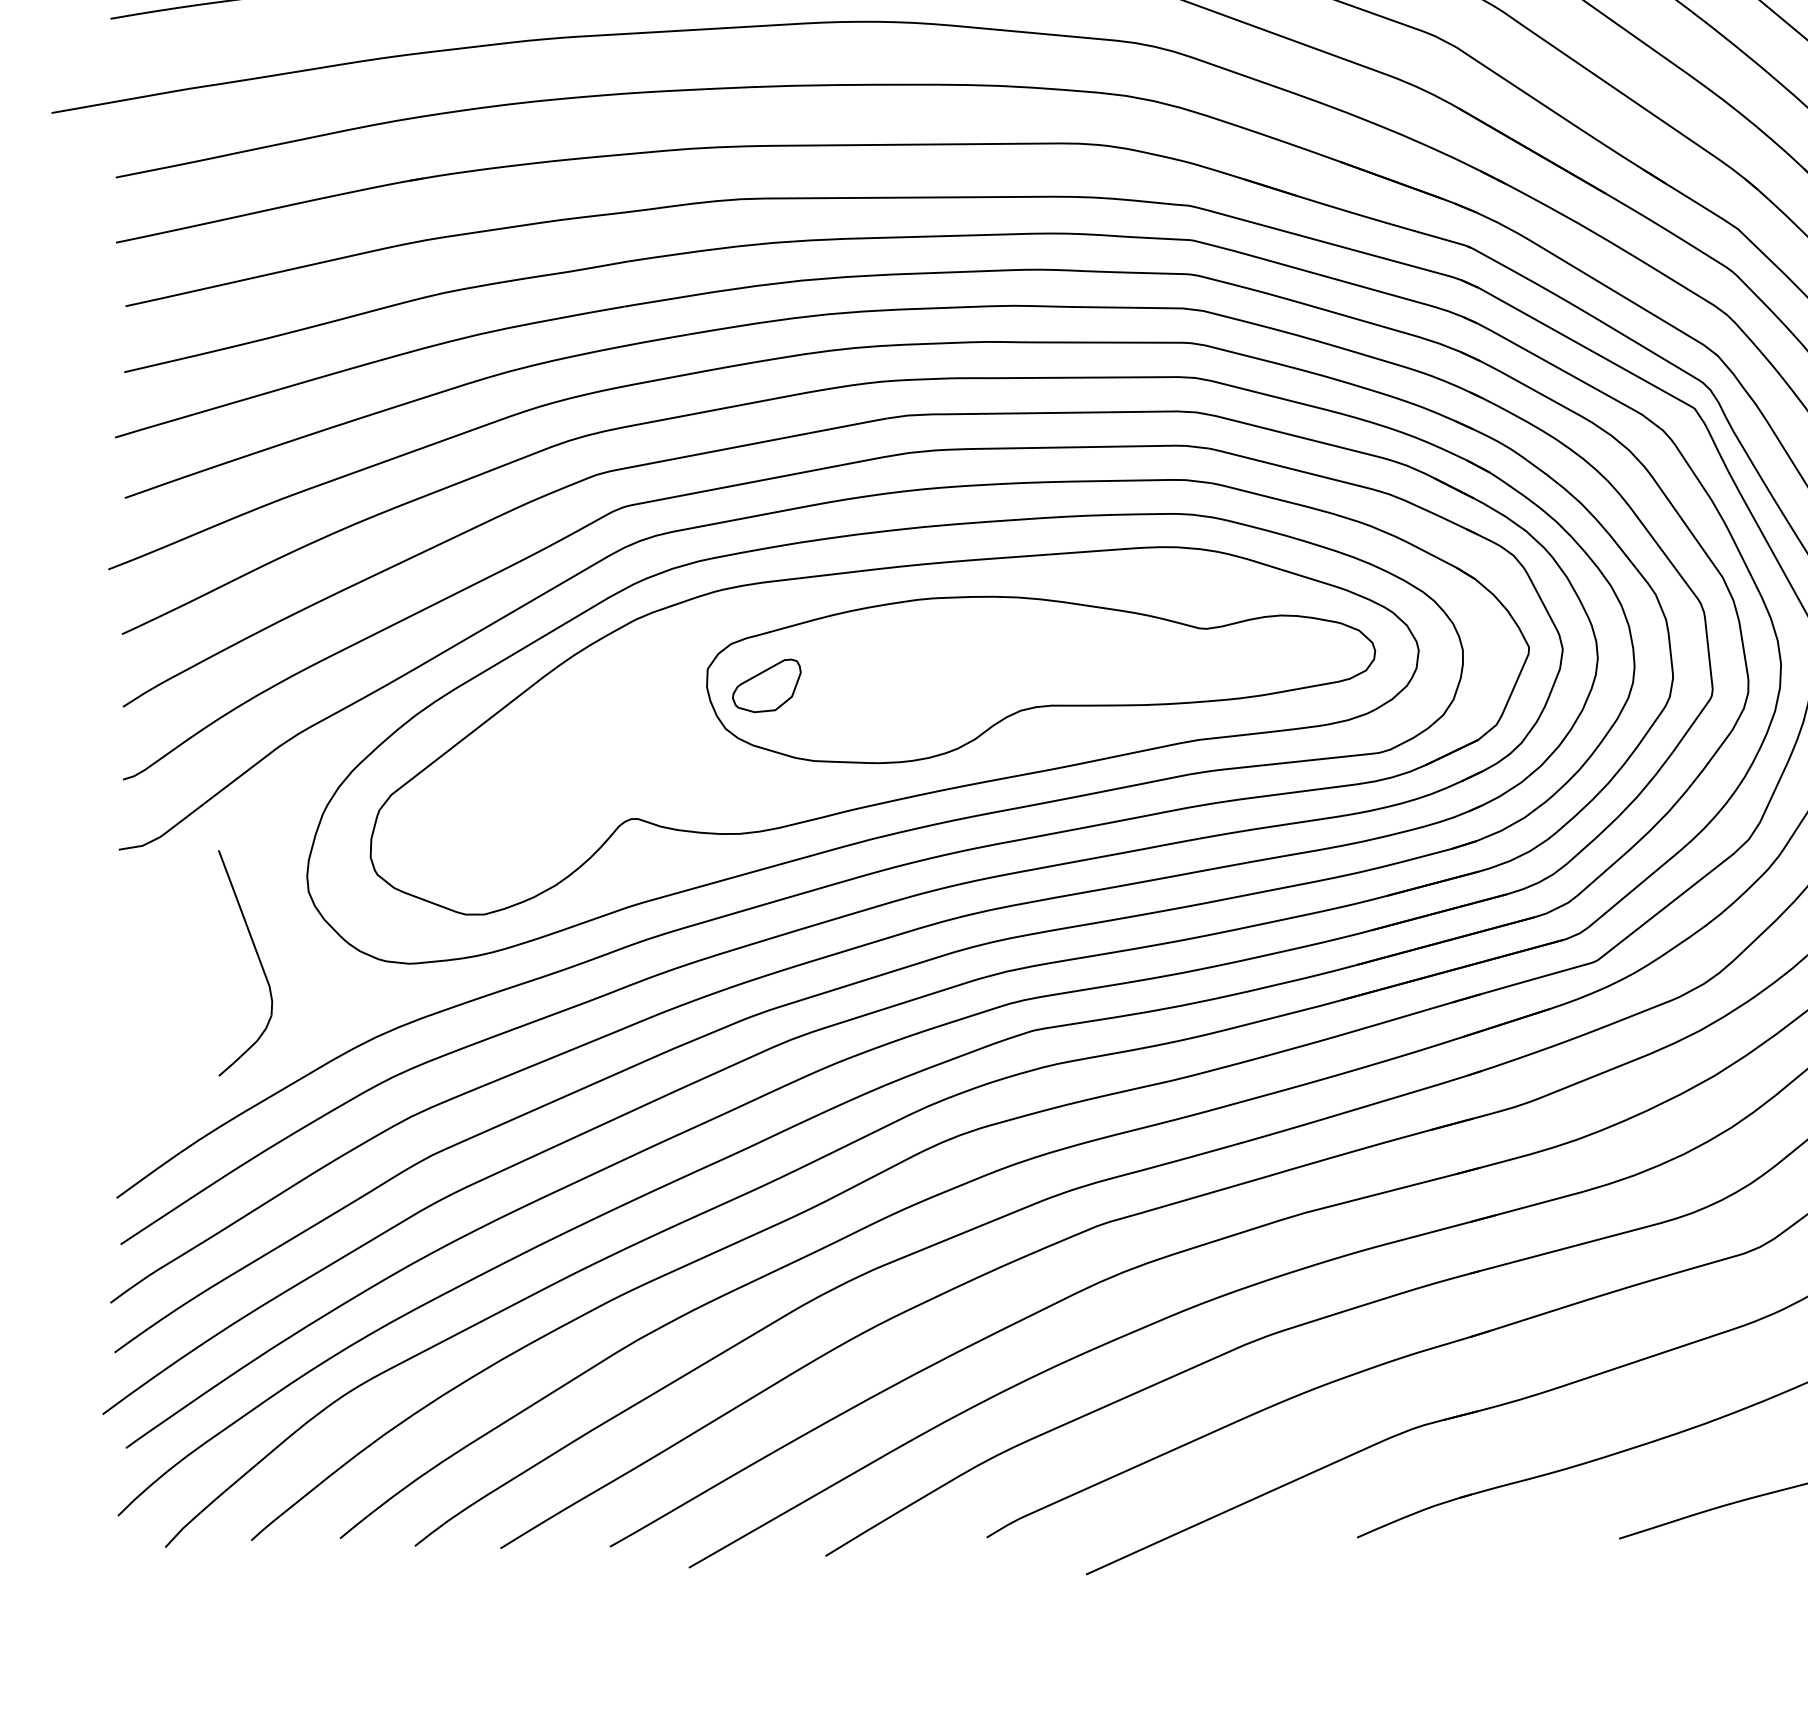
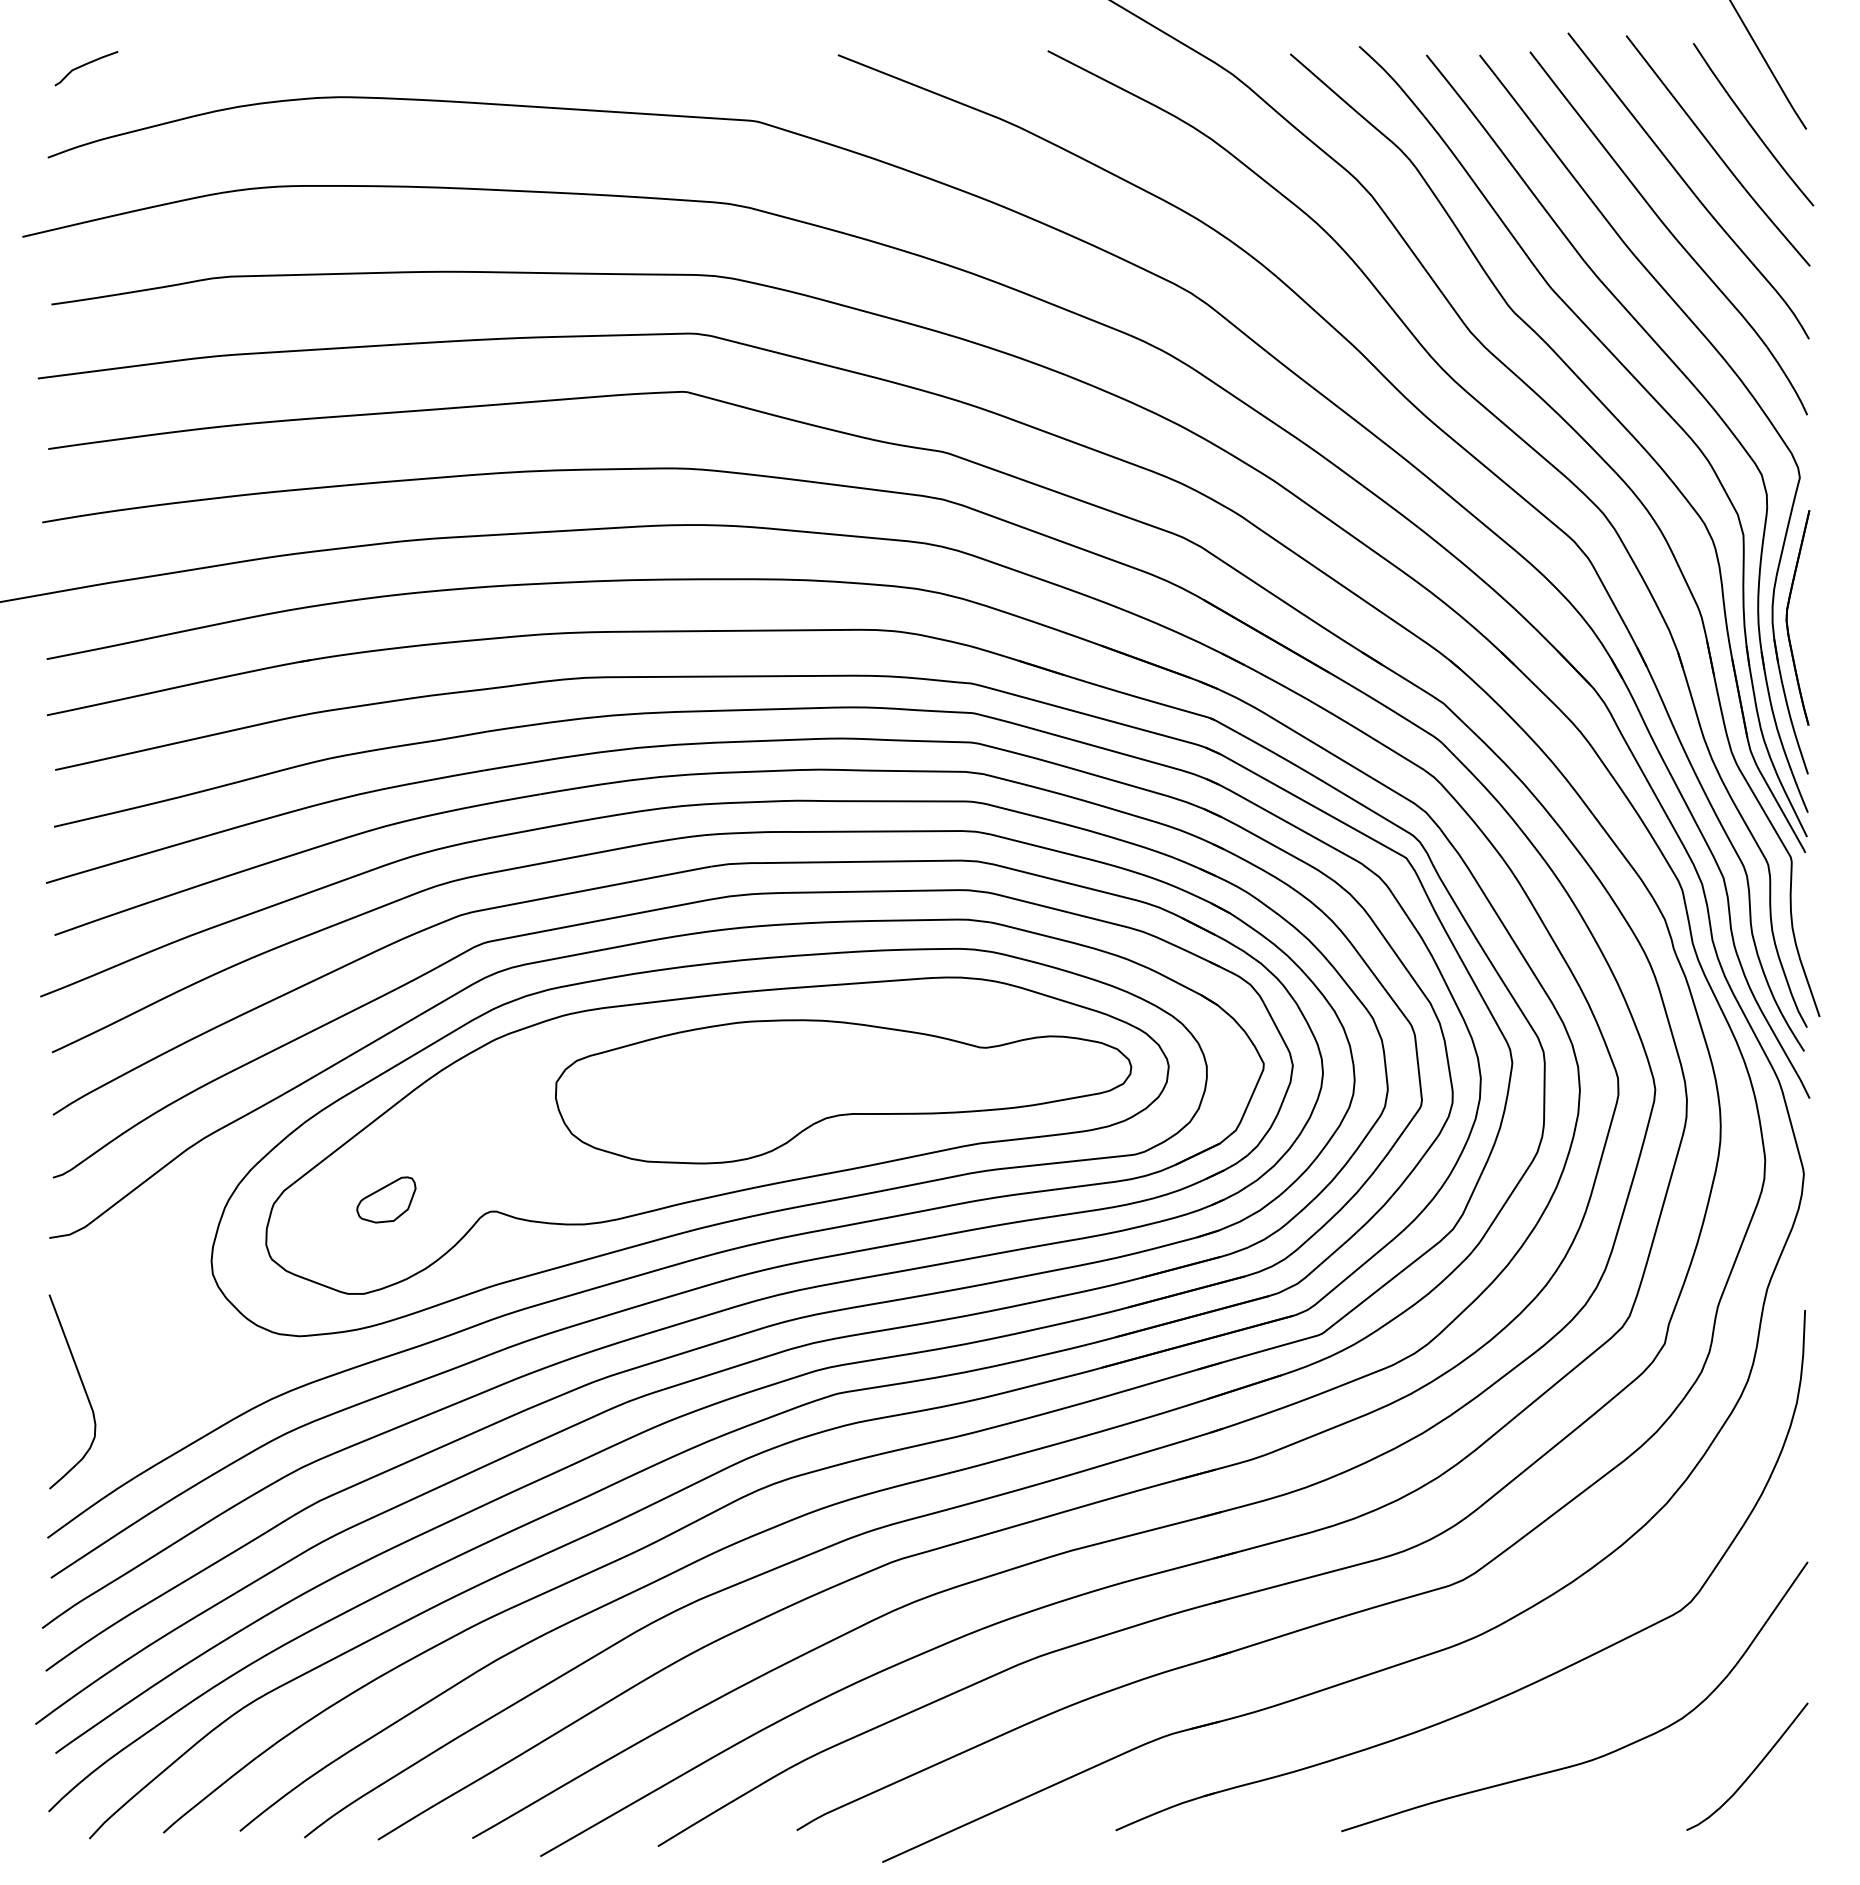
part: (766, 685) -> (386, 1199), moved
part: (257, 957) -> (82, 1386), moved

